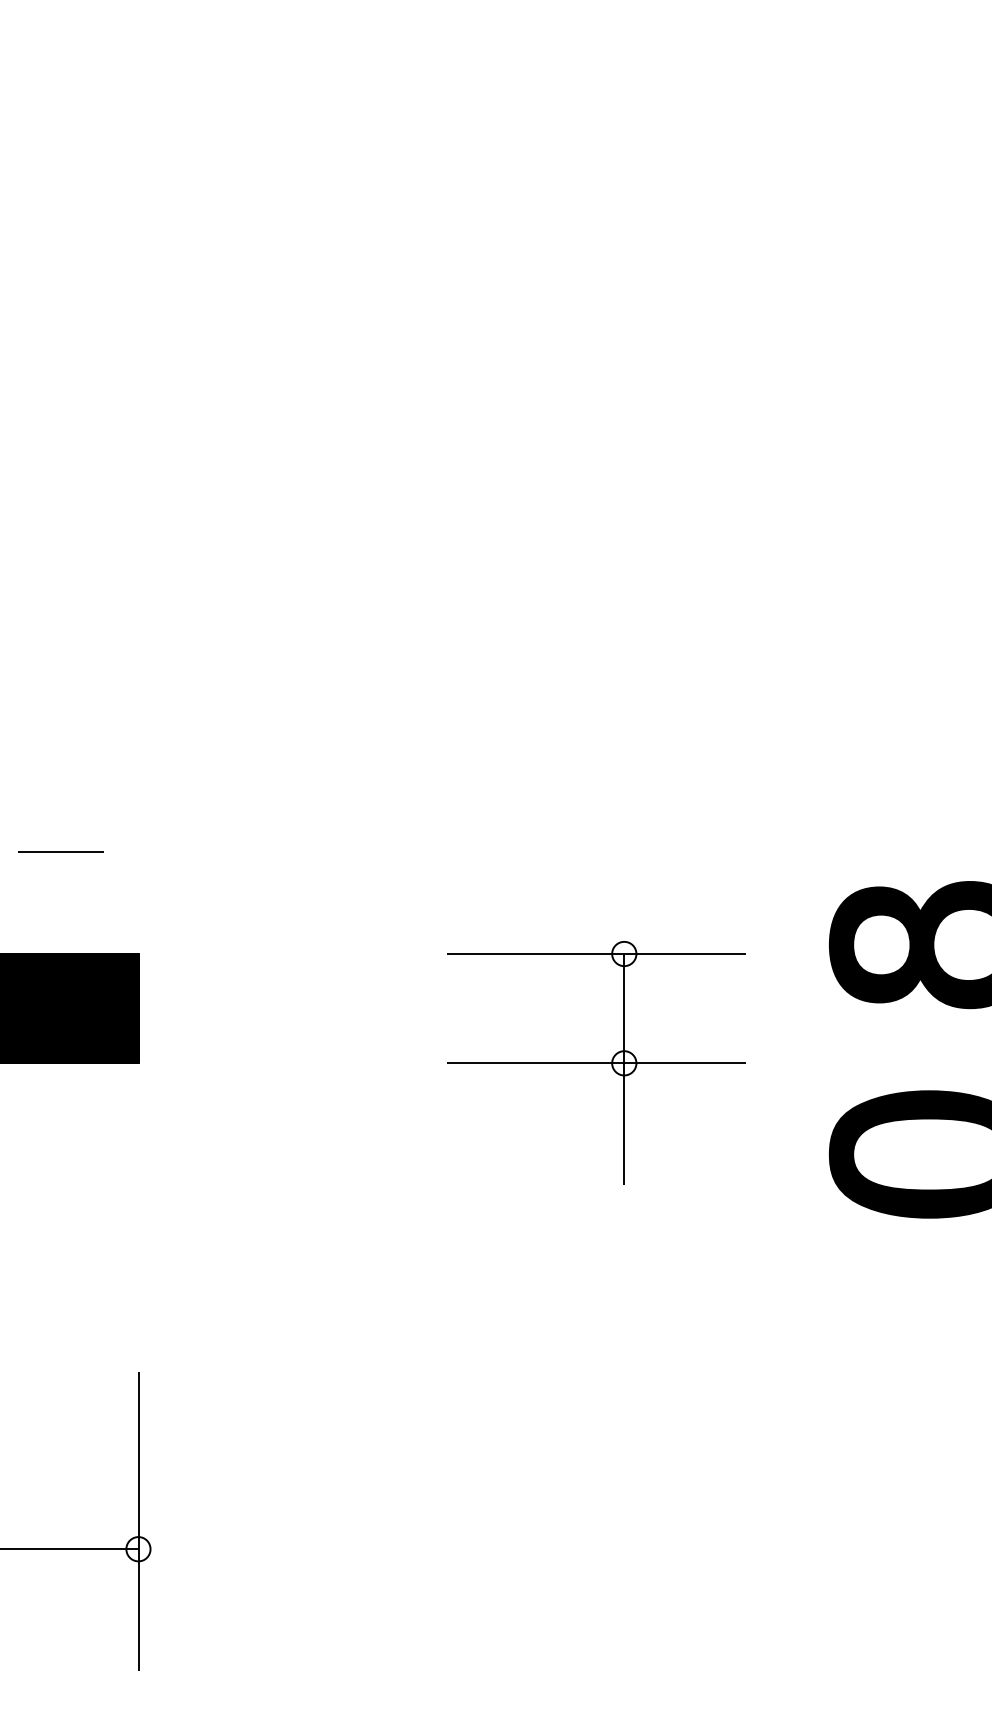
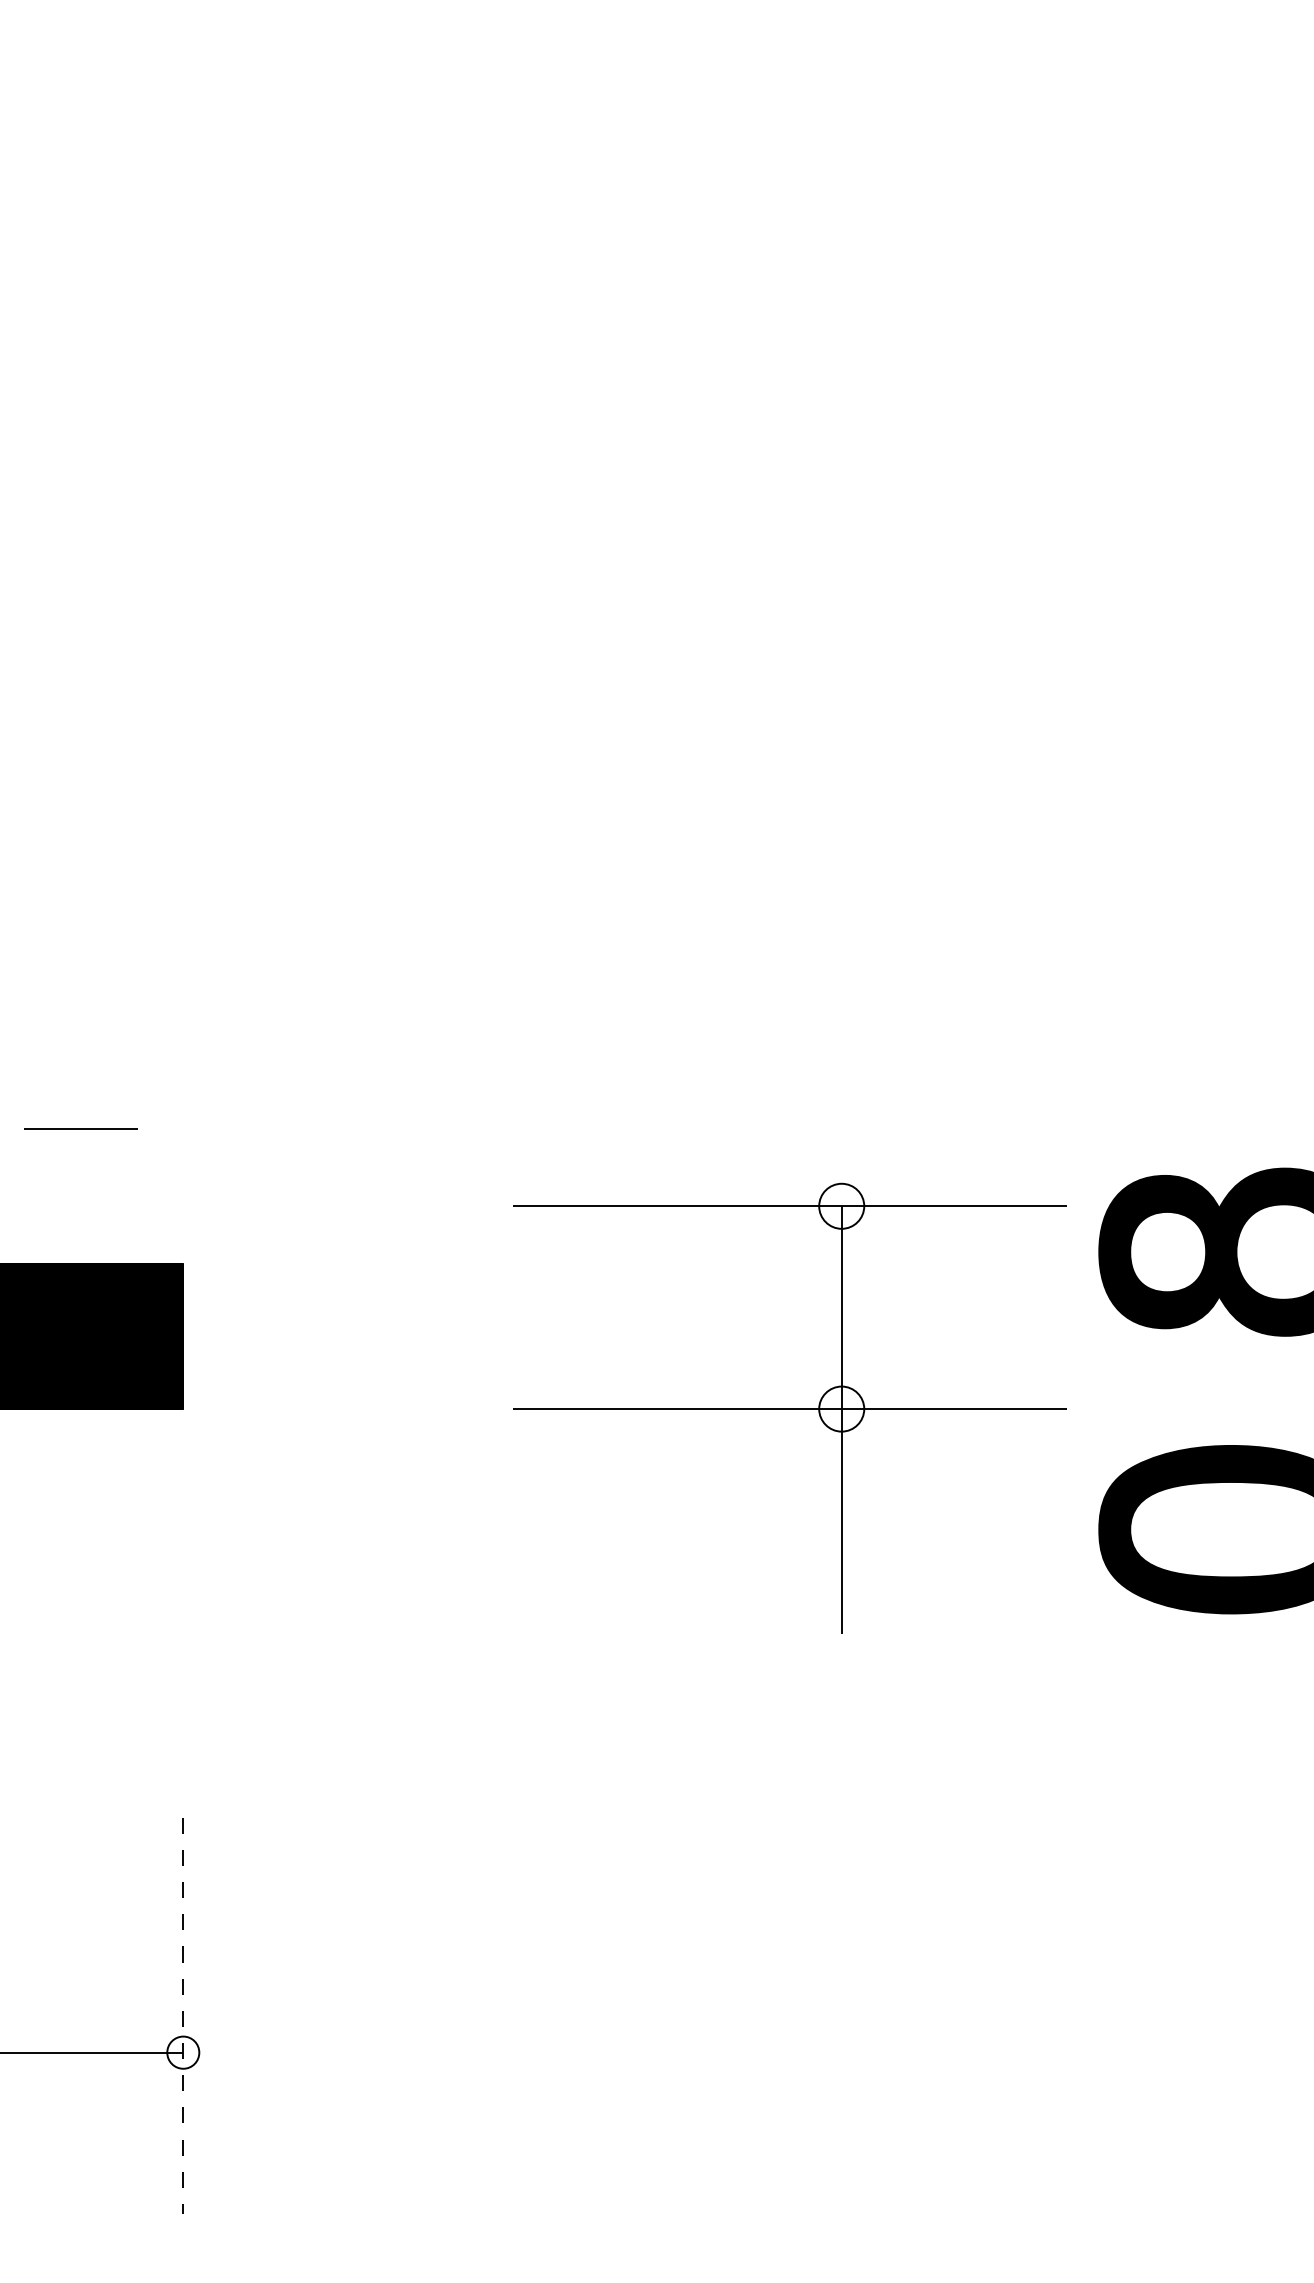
part: (596, 1062) -> (790, 1407), size x1.4
line: (138, 1521) -> (183, 2015), solid -> dashed

